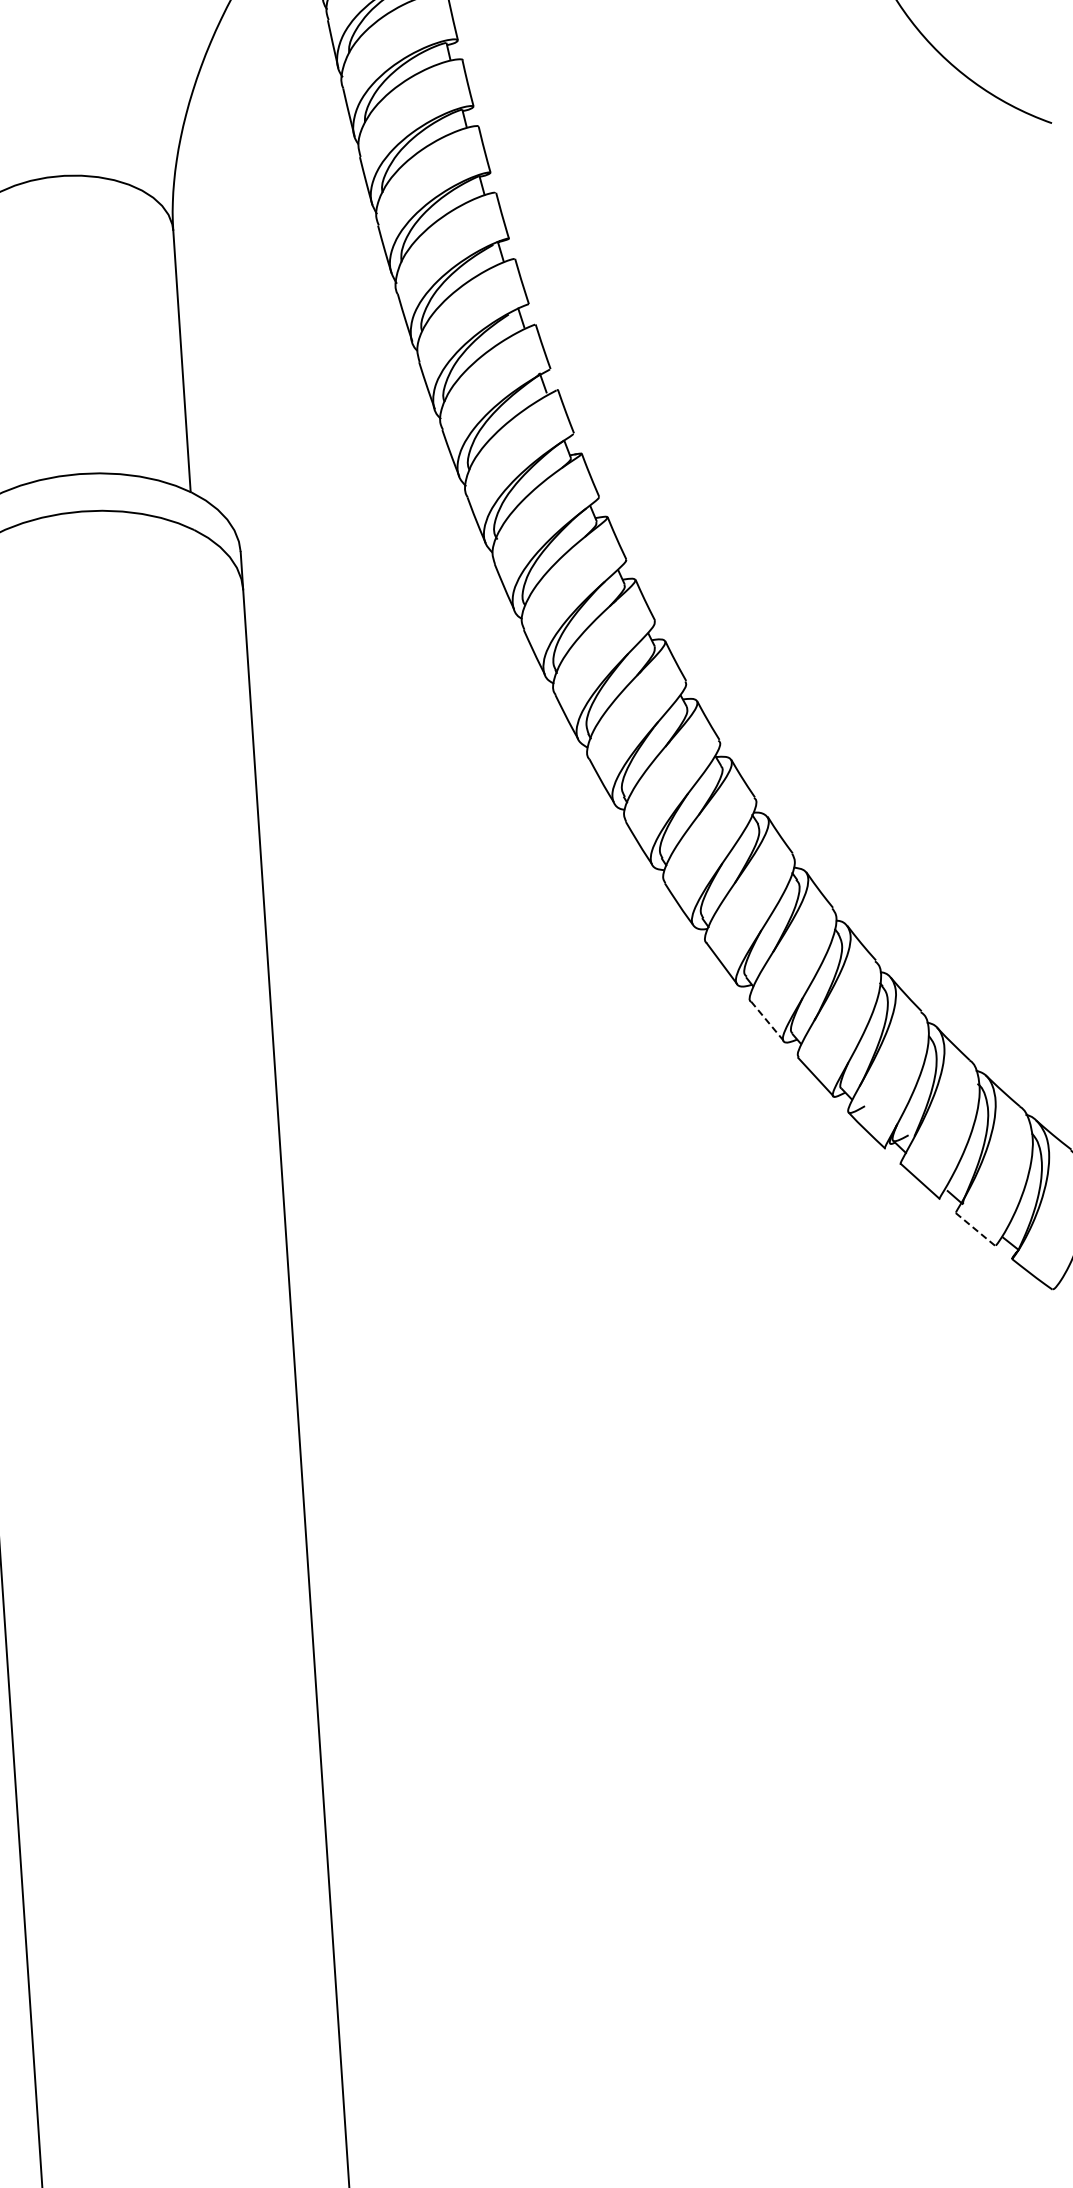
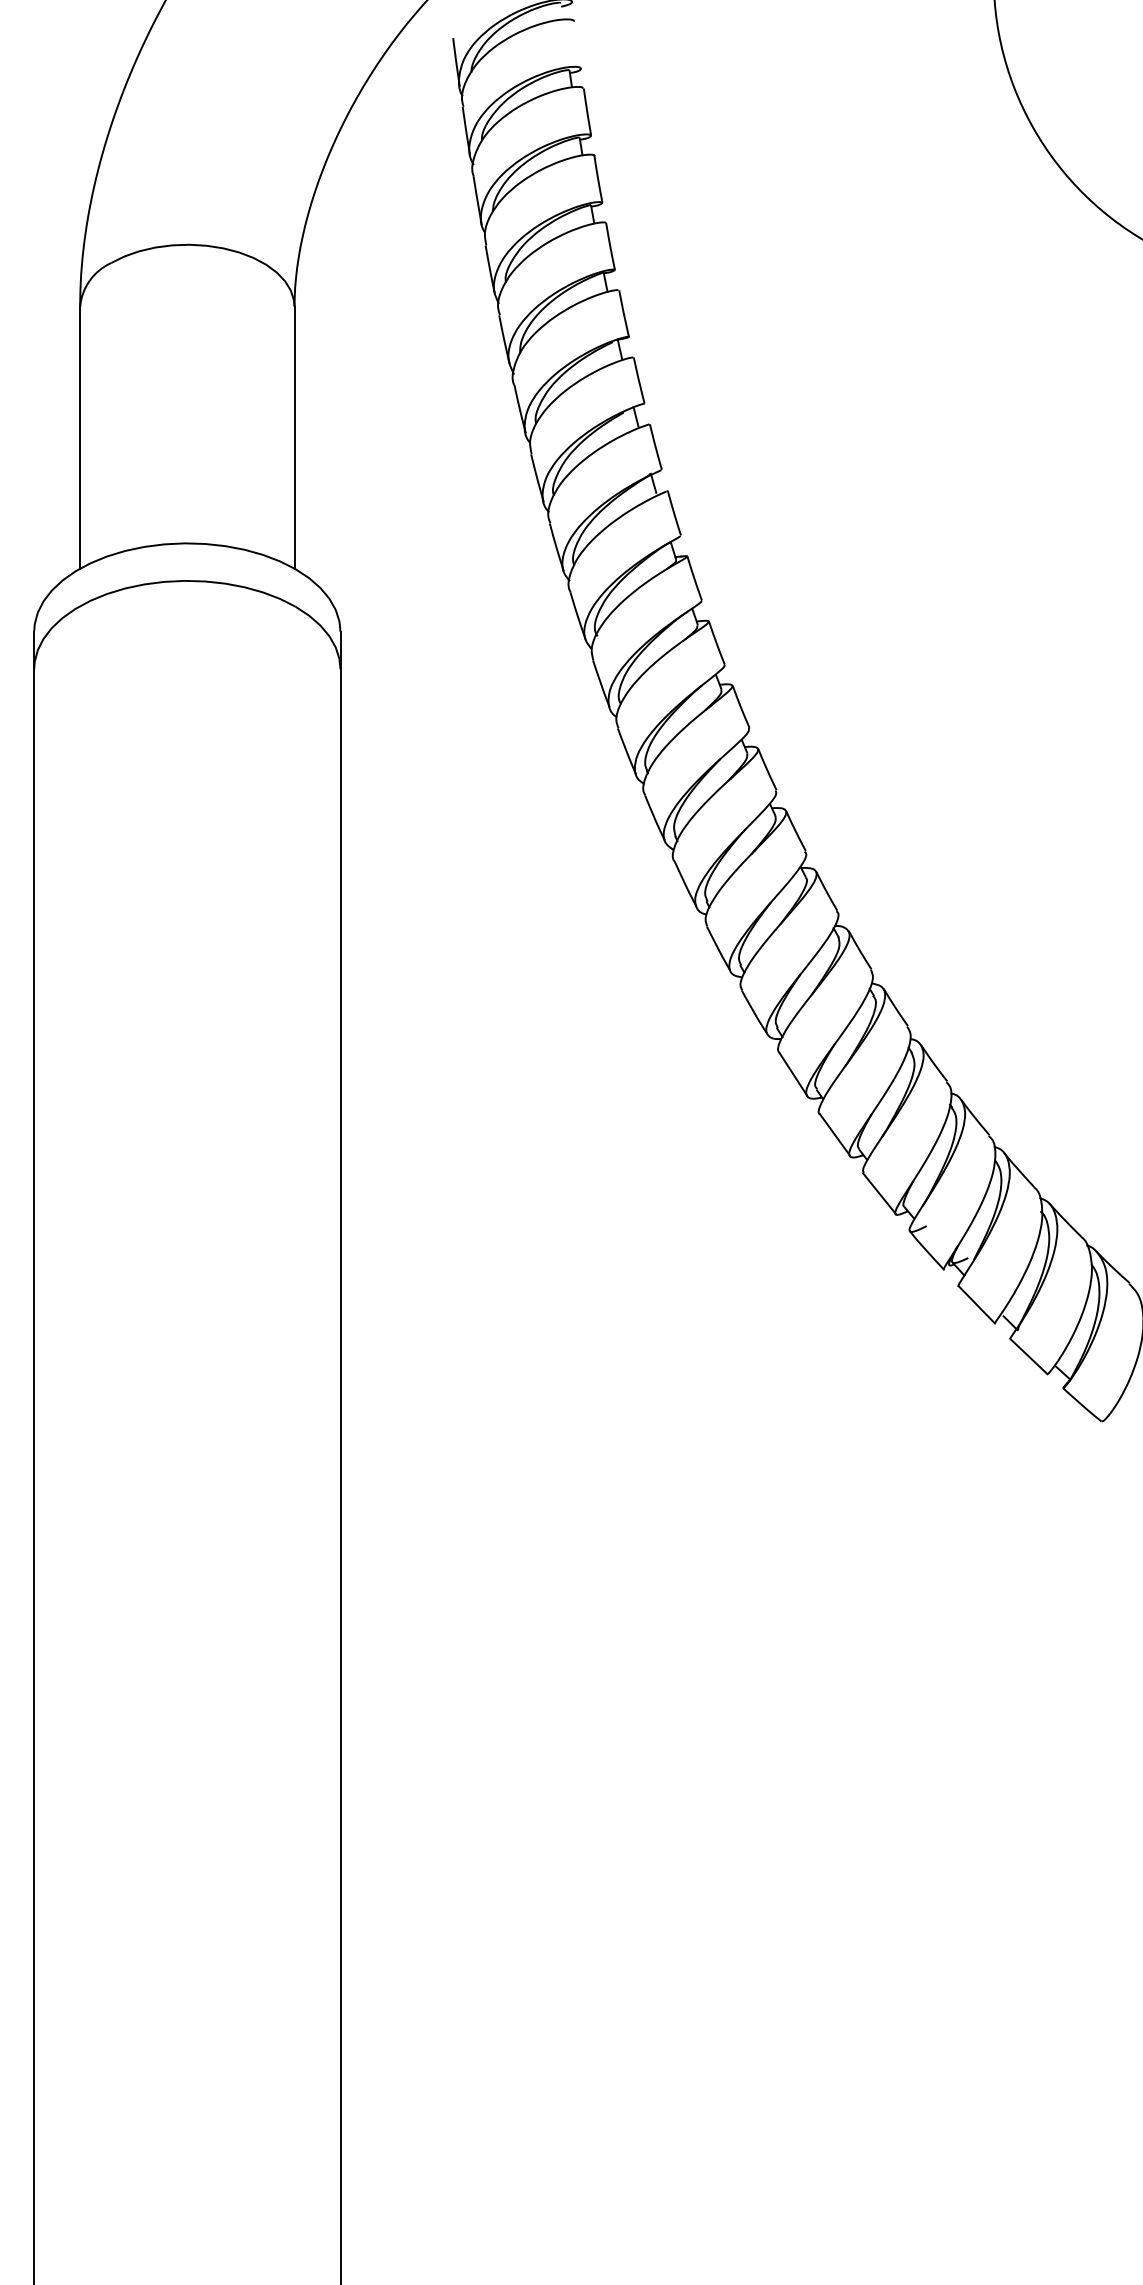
line: (767, 1021) -> (835, 1135), dashed -> solid
line: (975, 1229) -> (1028, 1356), dashed -> solid

